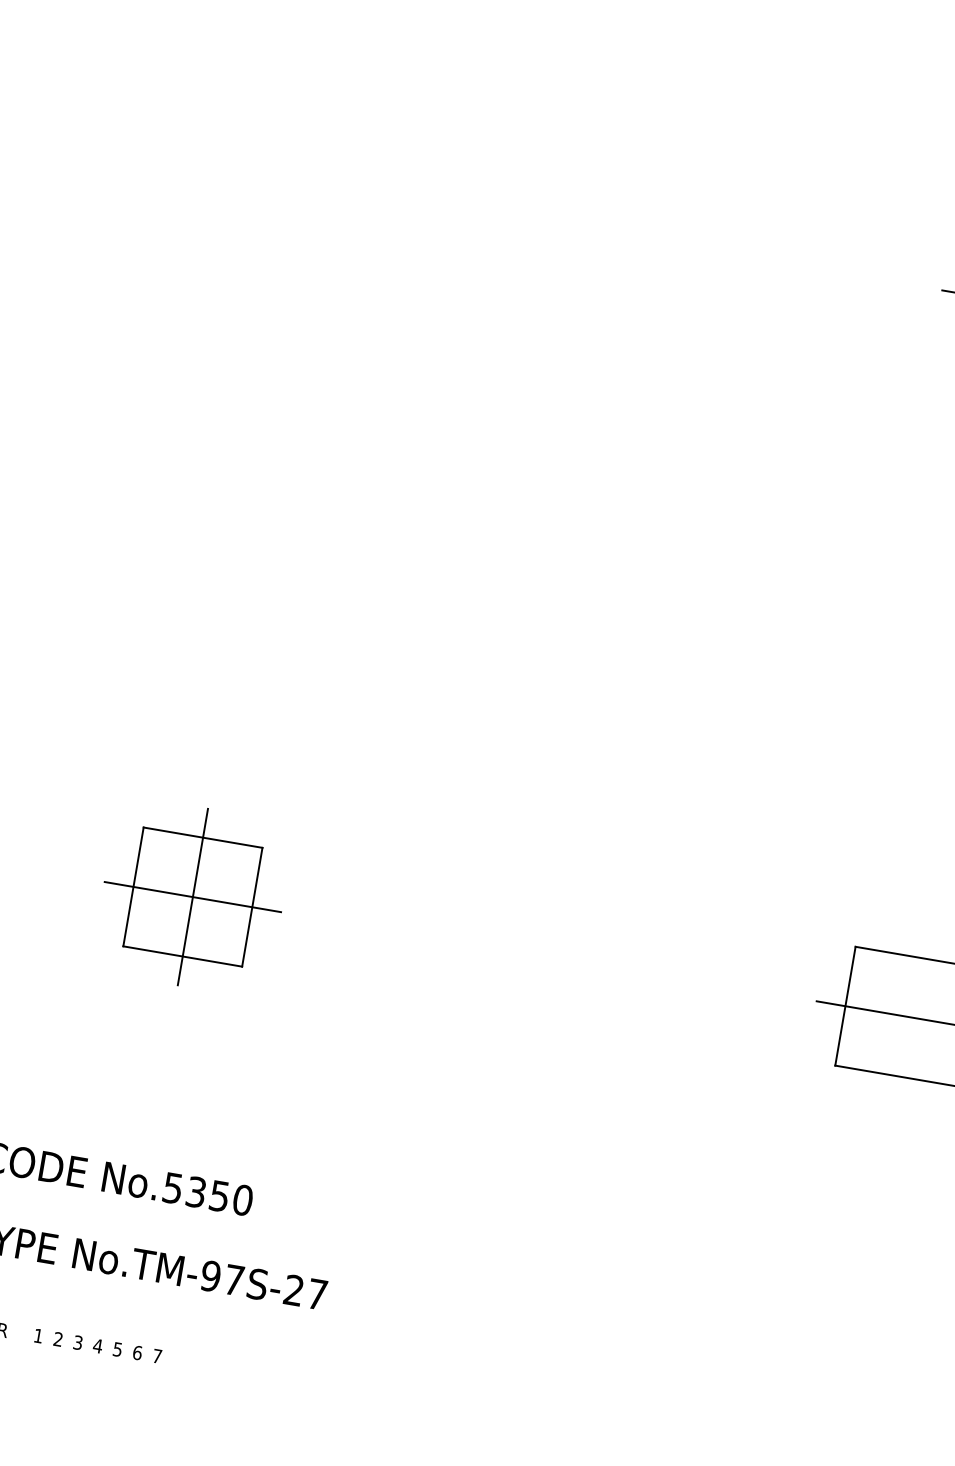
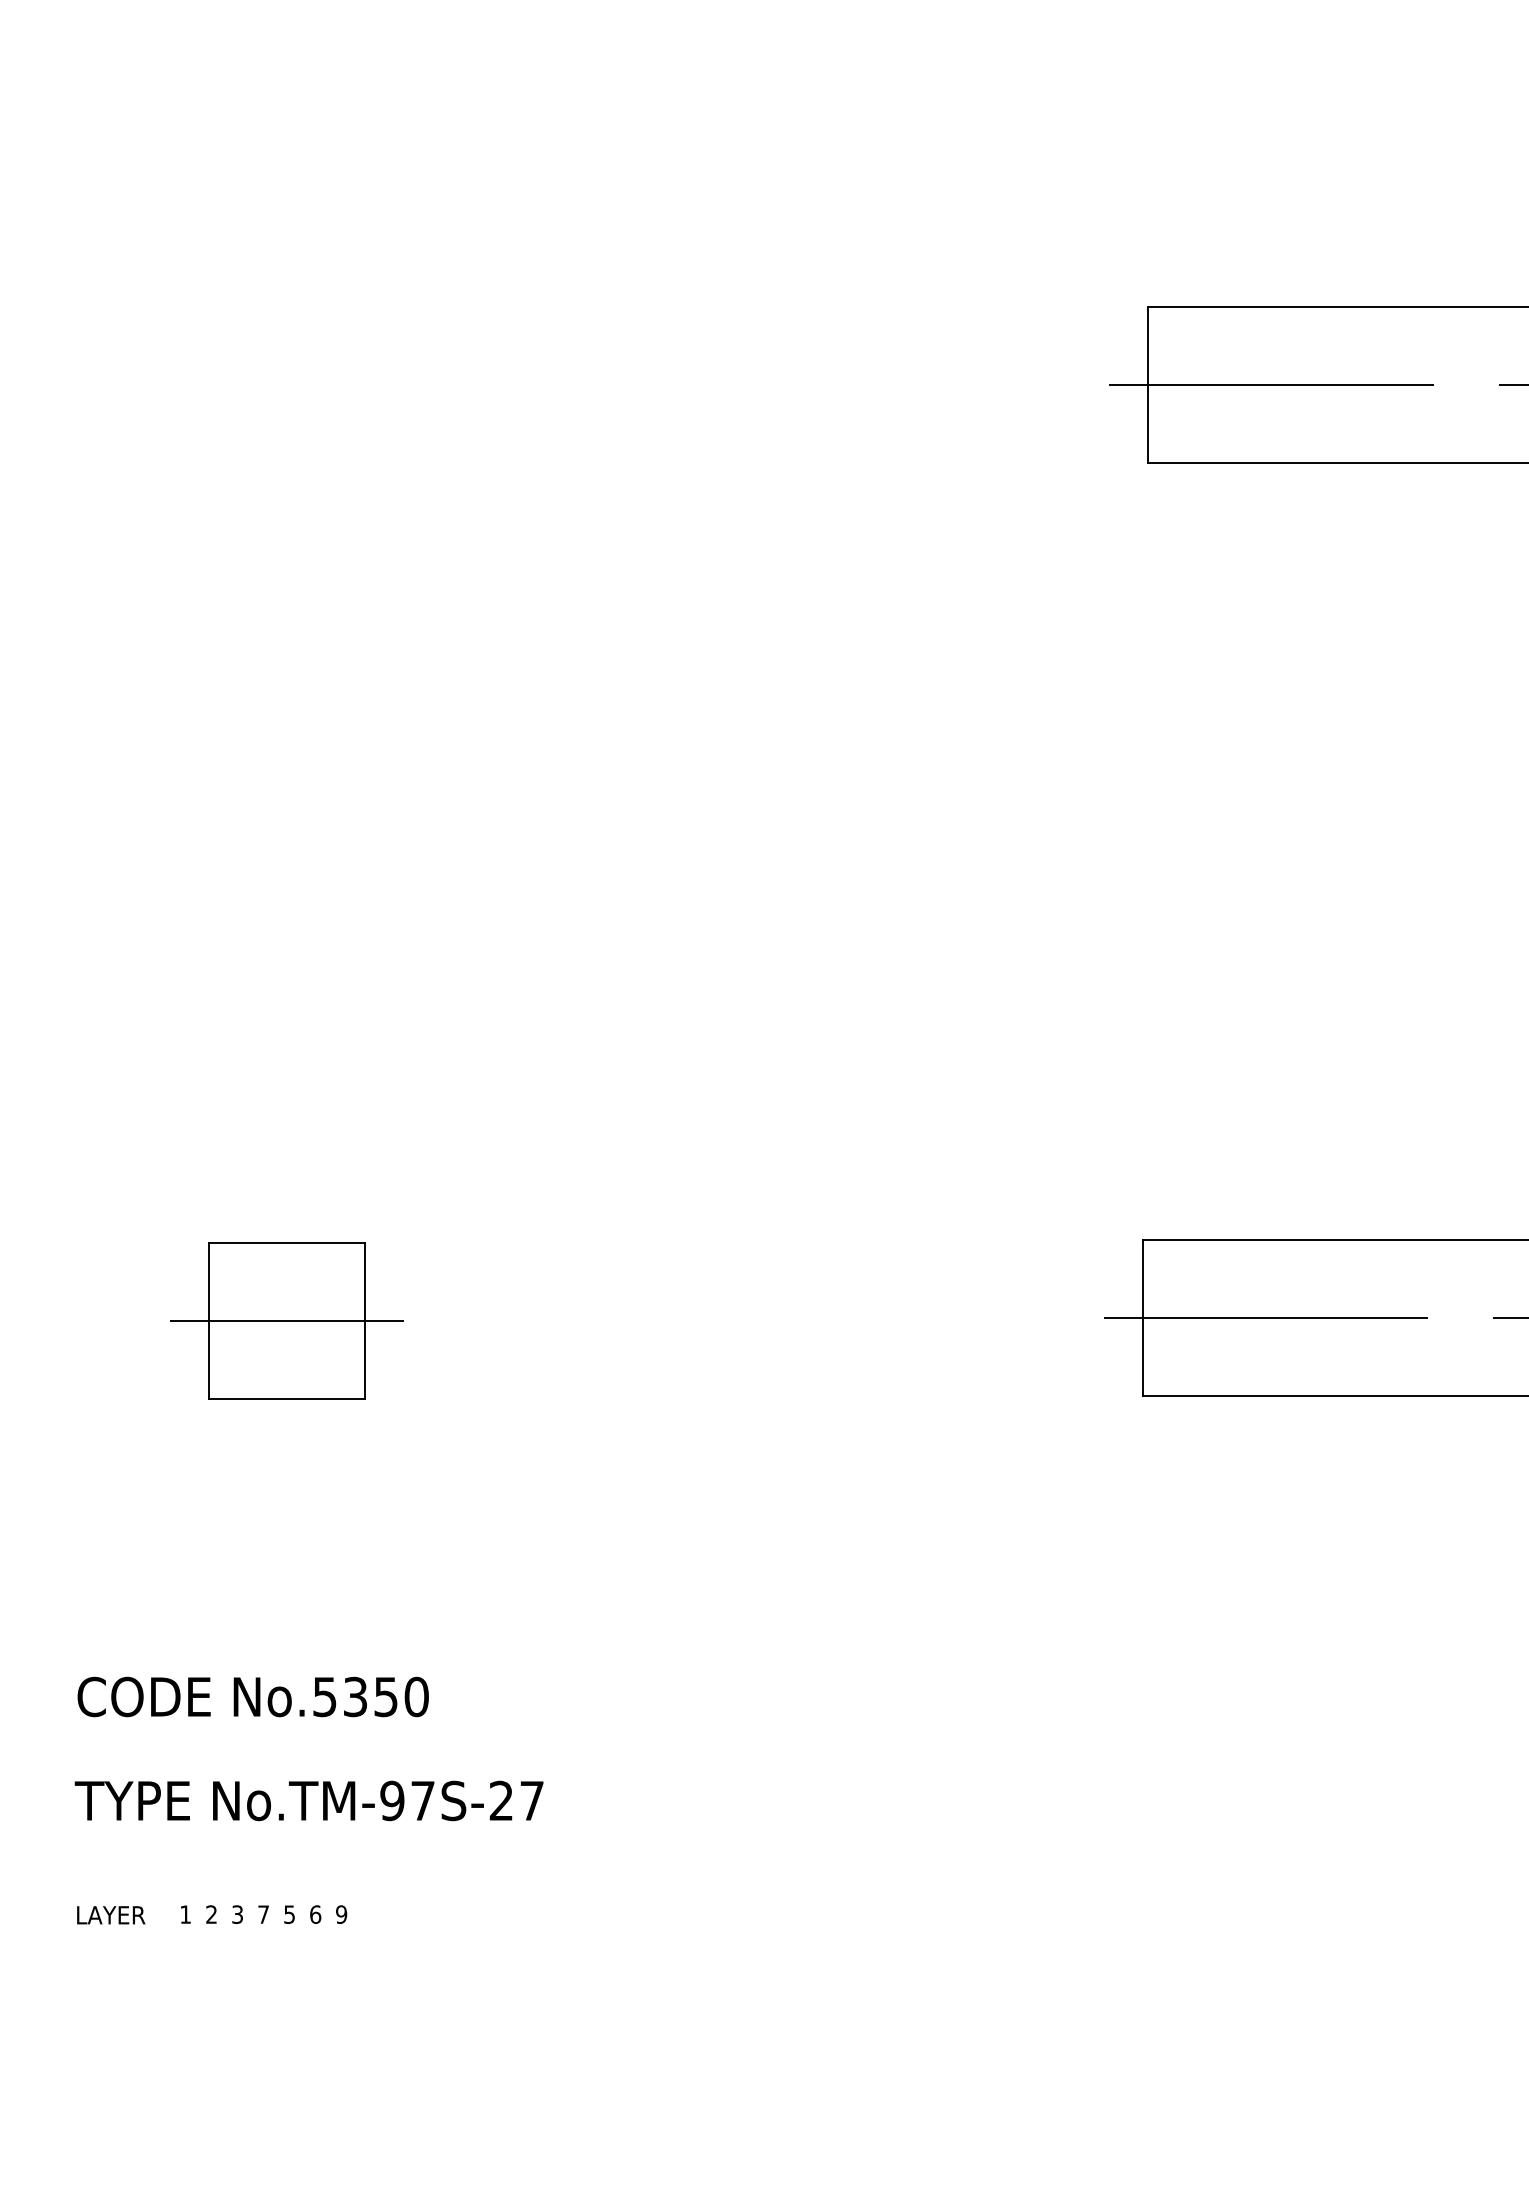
line: (192, 897) -> (286, 1321), removed
text: (97, 1346) -> (263, 1914), 4 -> 7
text: (157, 1356) -> (341, 1914), 7 -> 9

